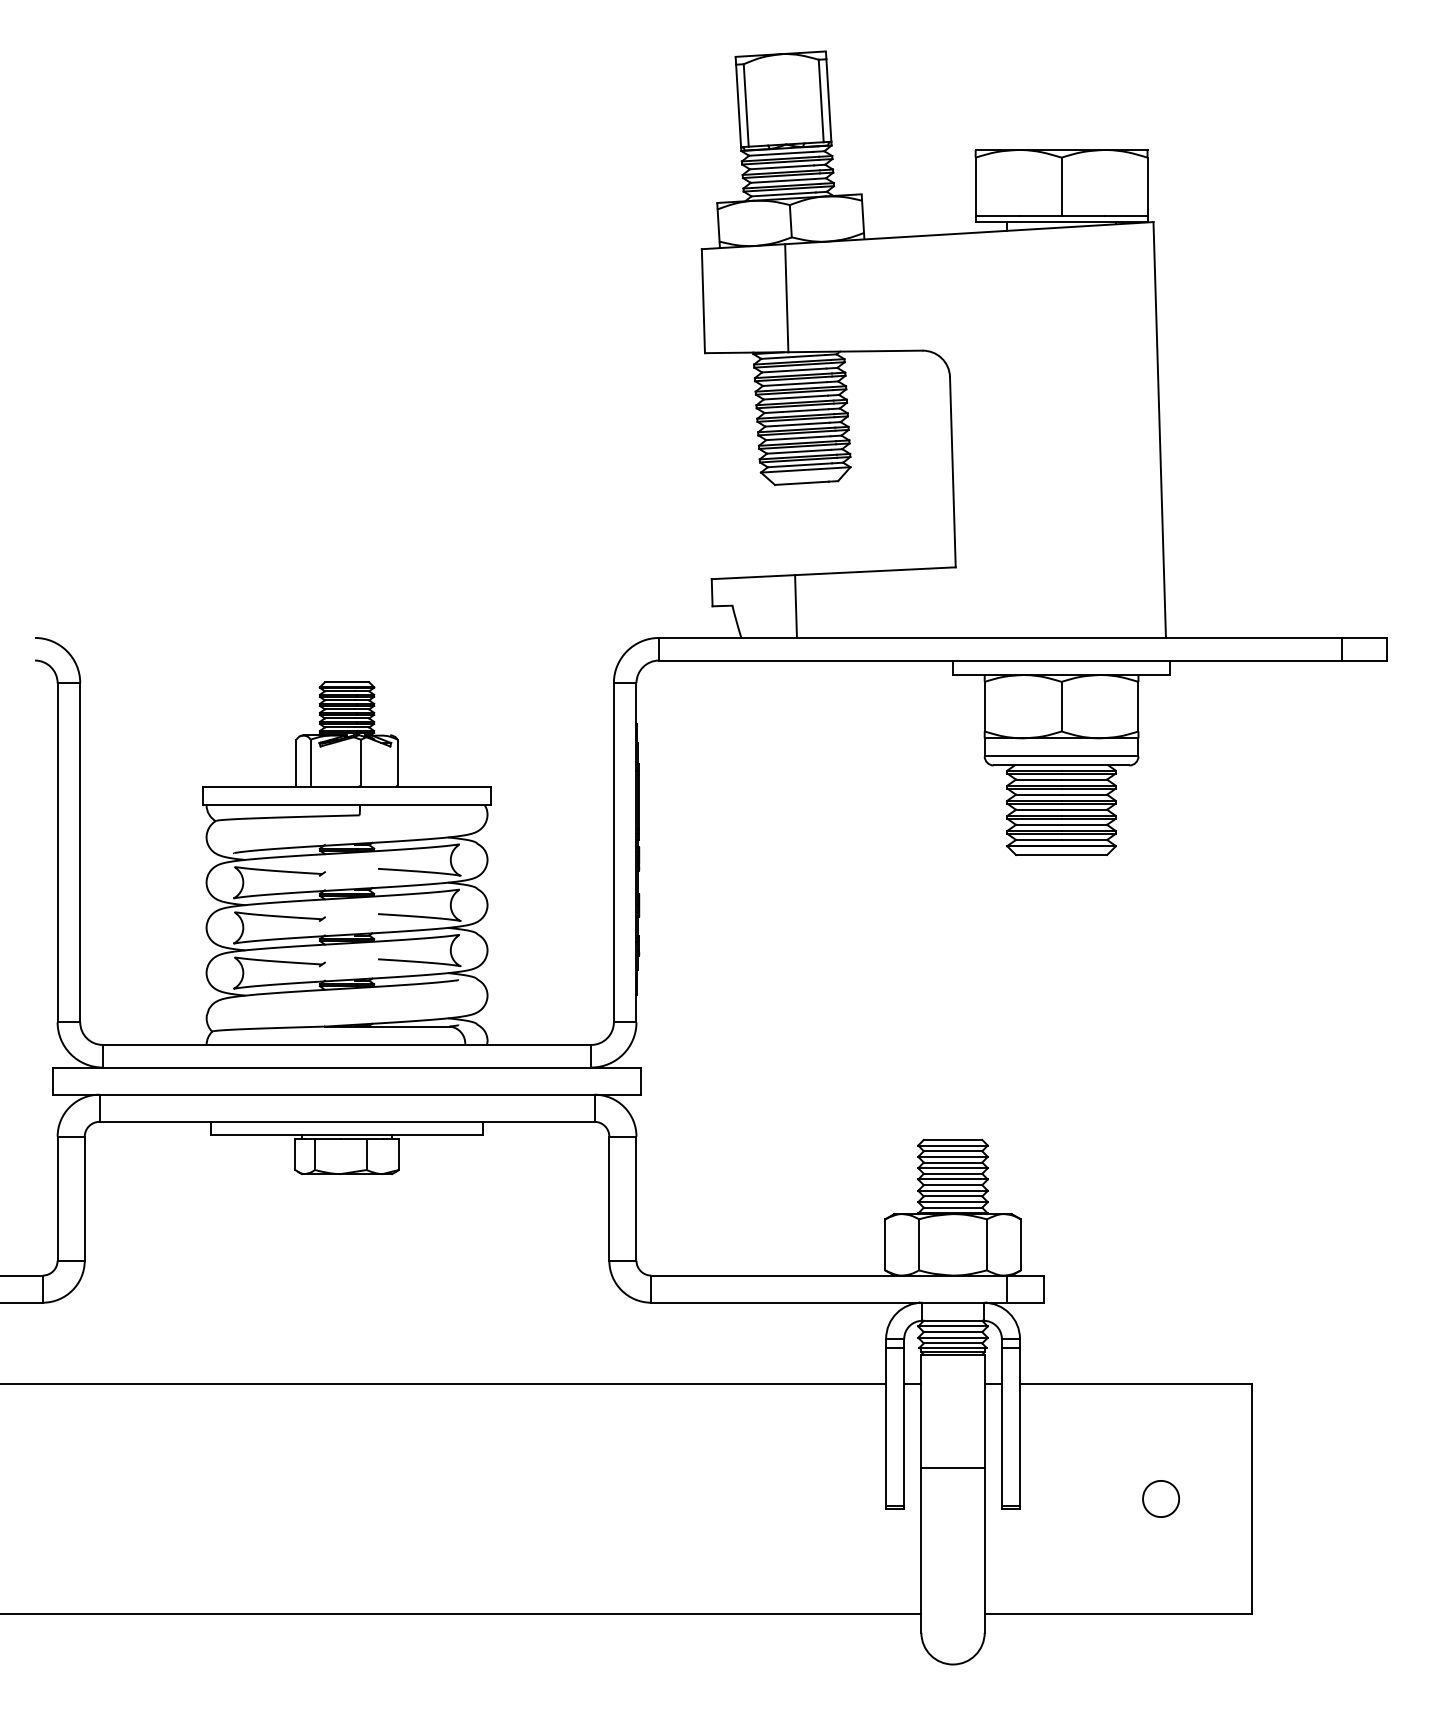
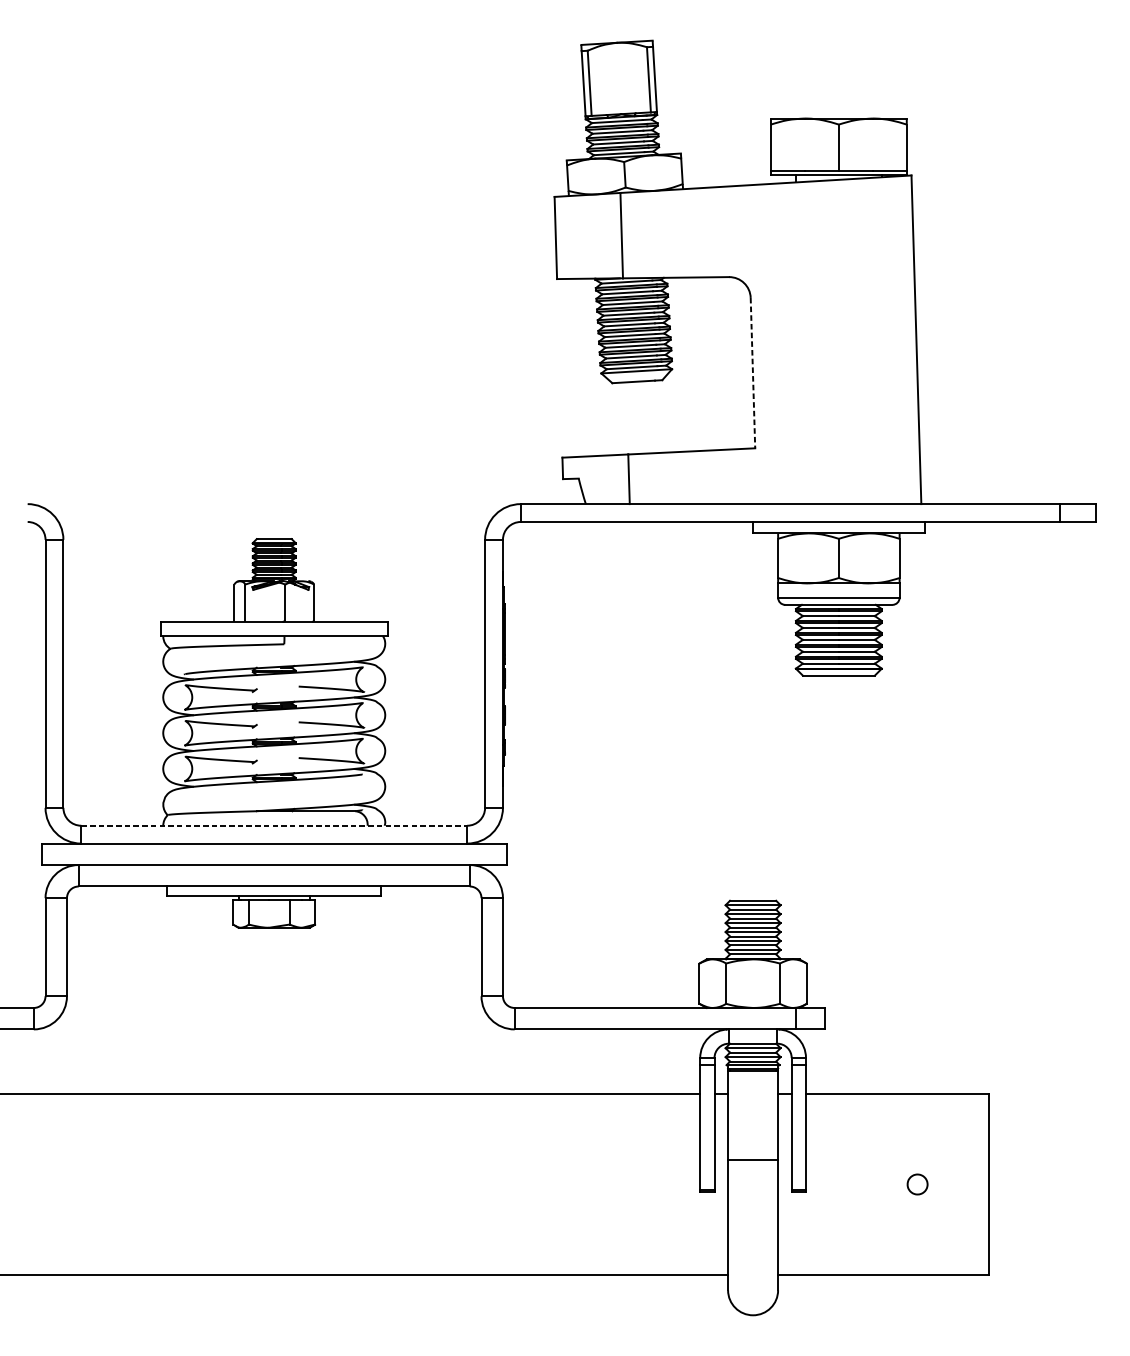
line: (952, 472) -> (752, 373), solid -> dashed
line: (347, 1044) -> (274, 825), solid -> dashed
part: (1161, 1498) -> (917, 1184), size x0.7

